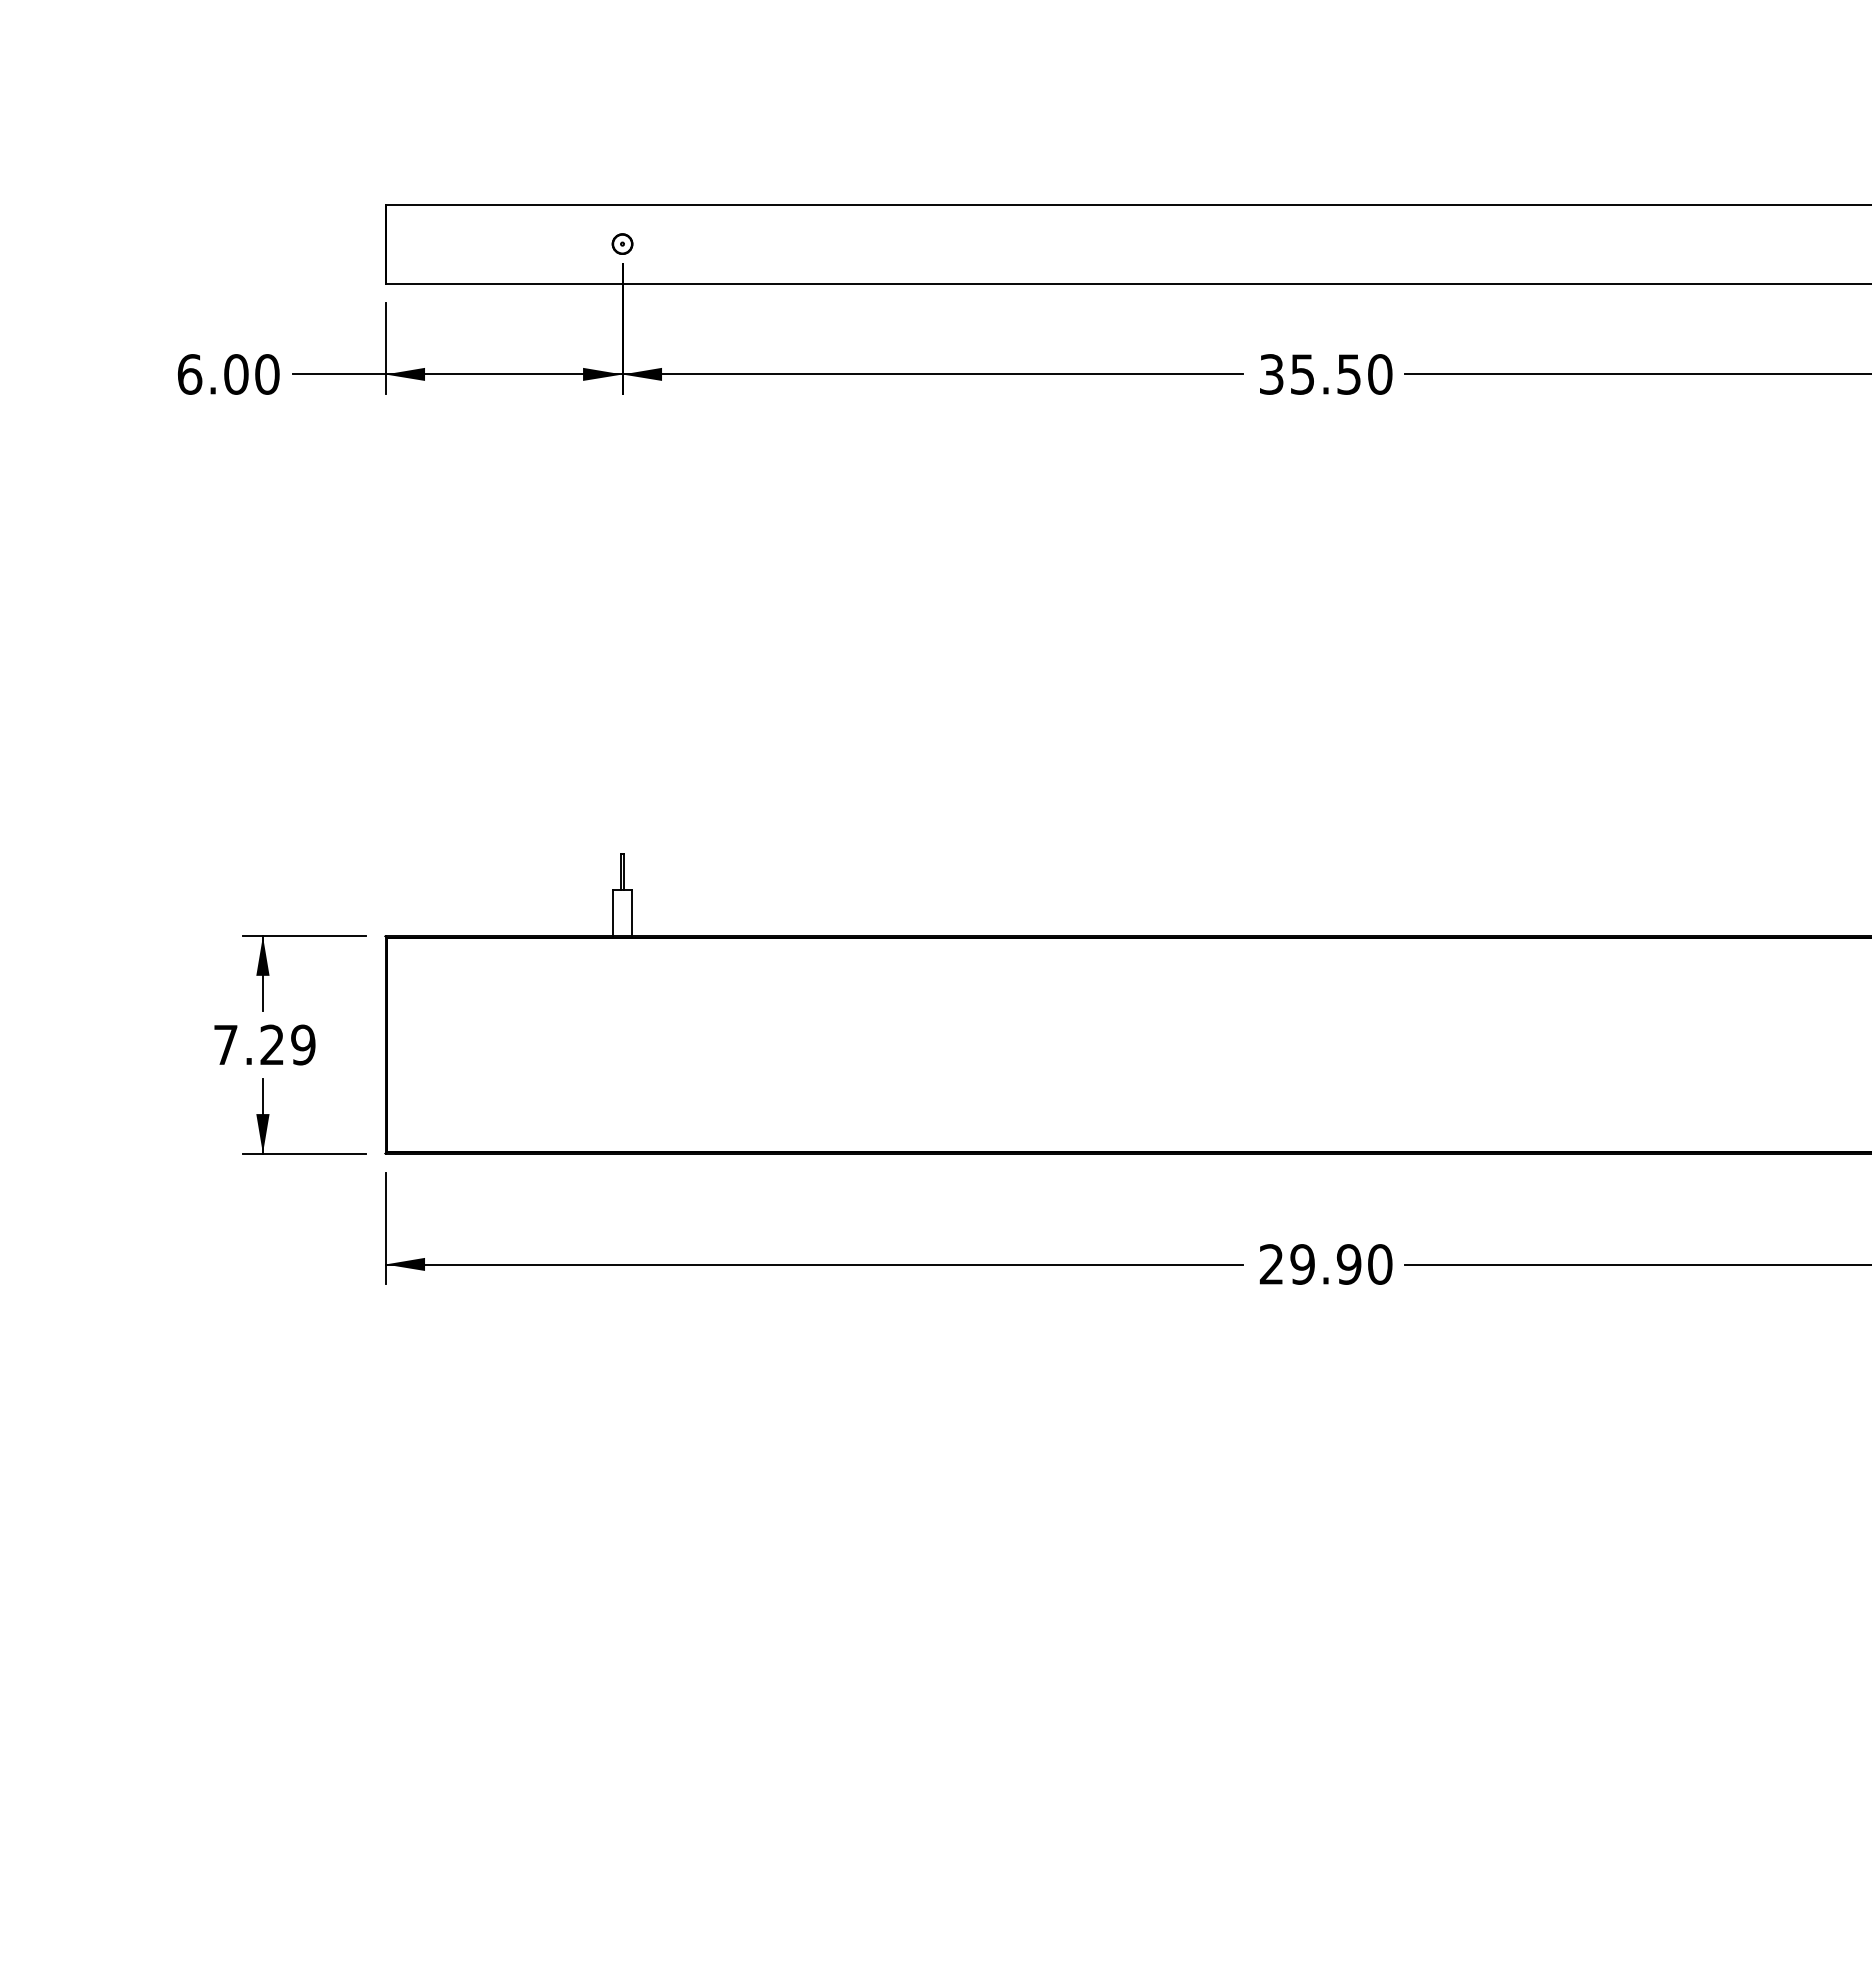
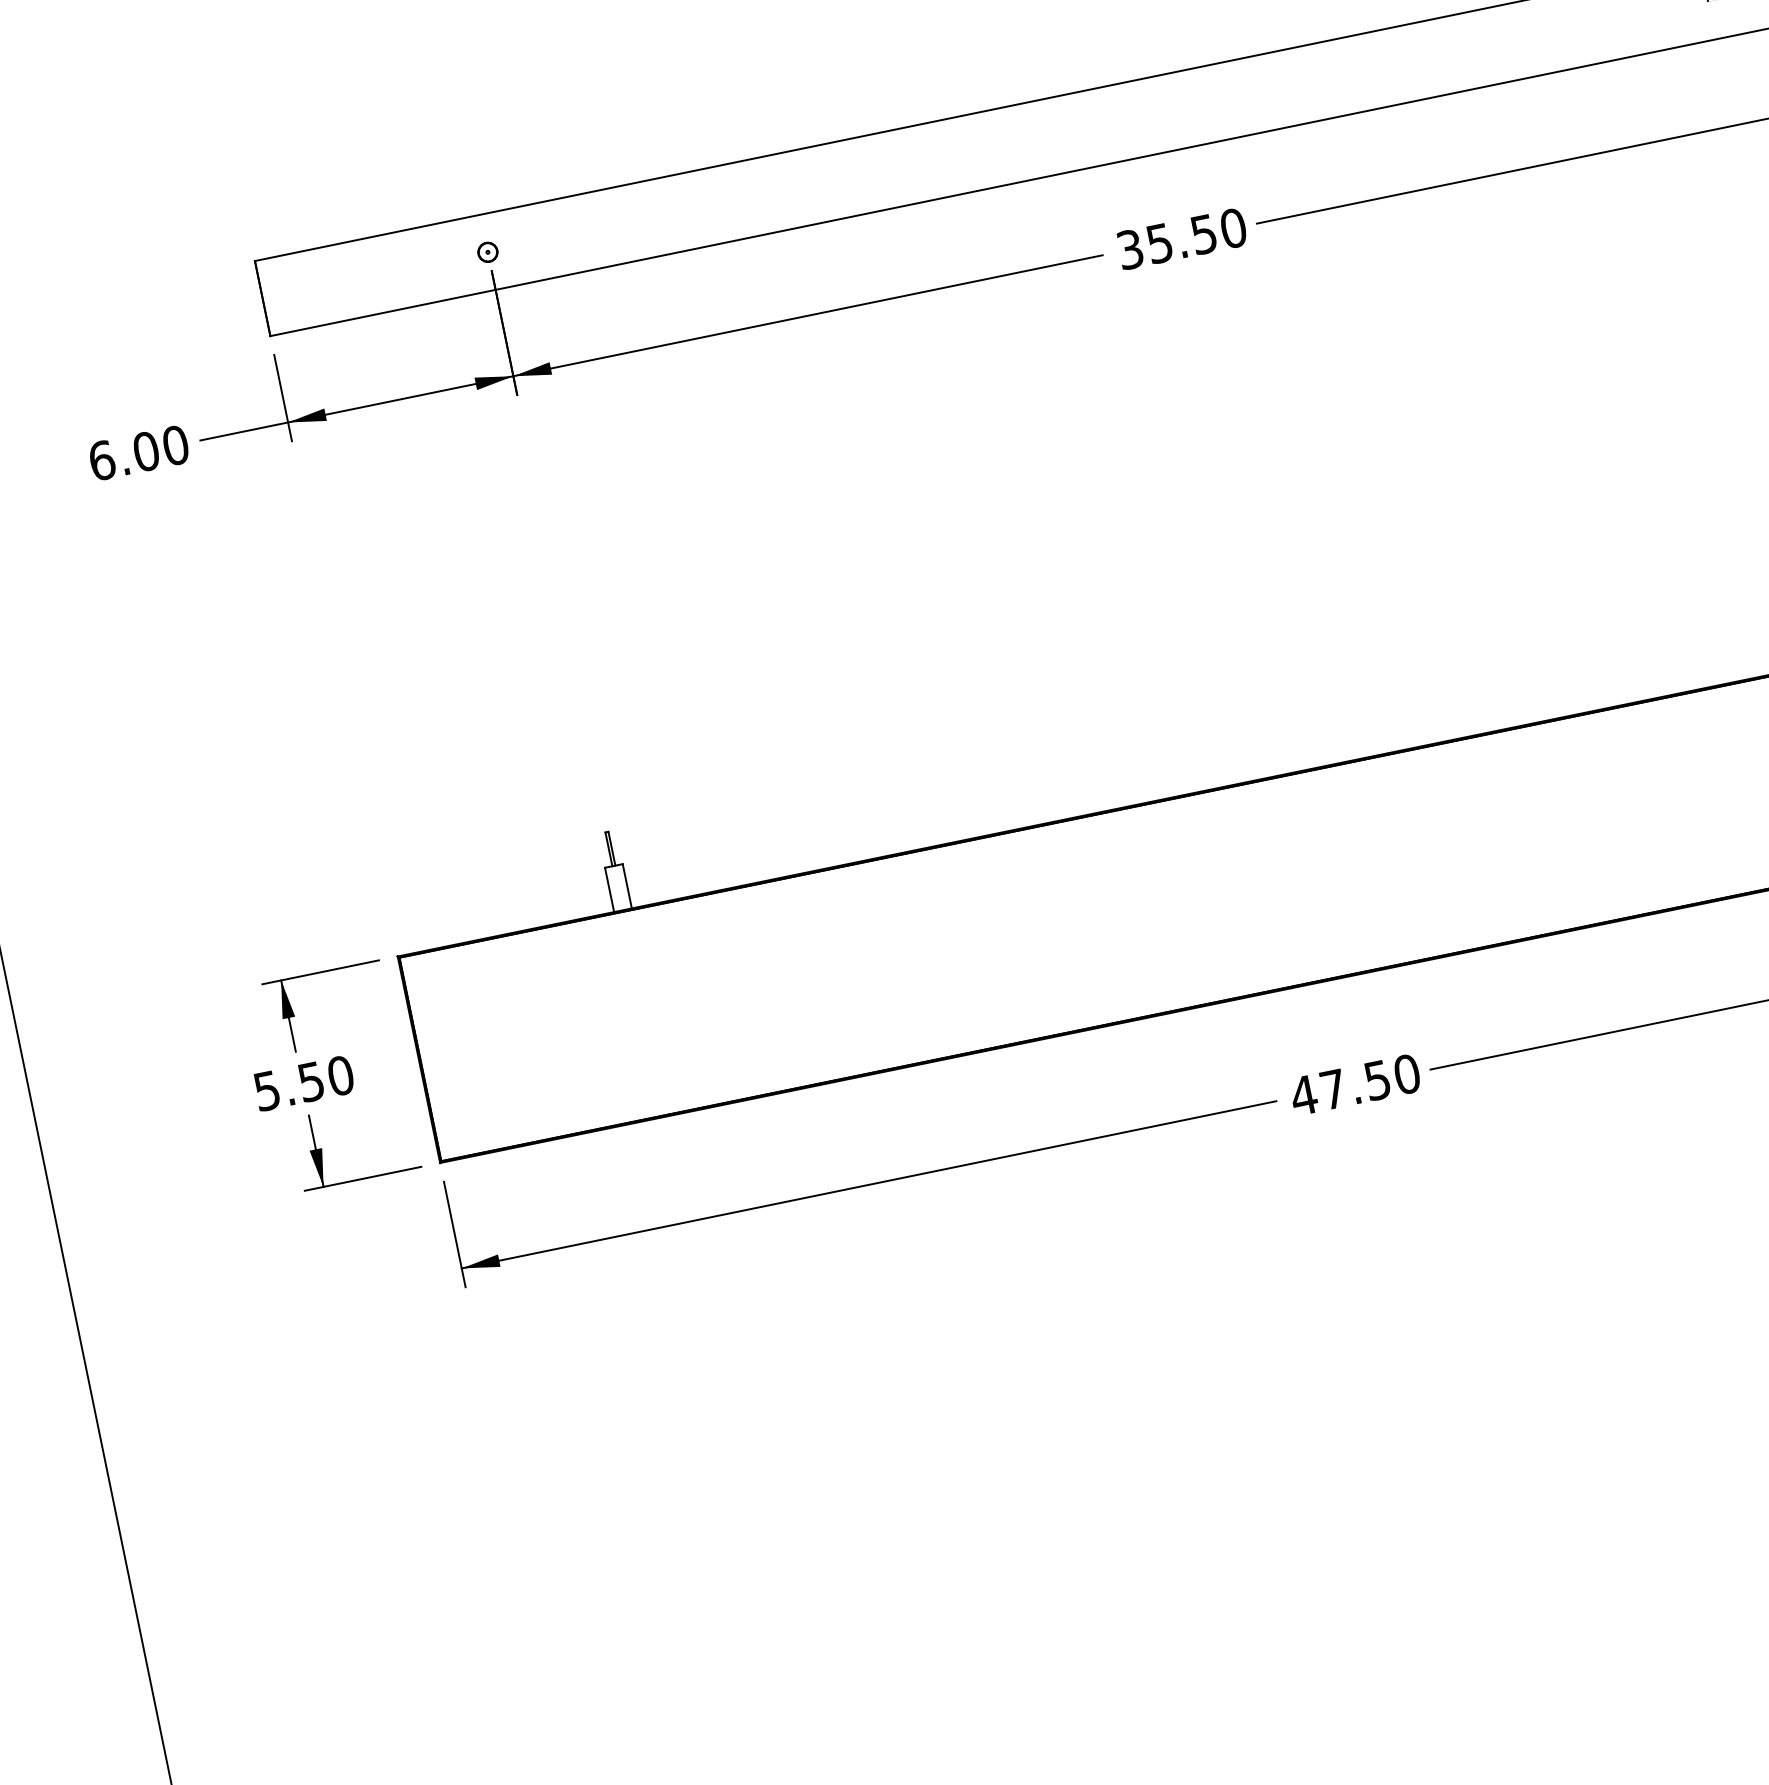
text: (264, 1044) -> (303, 1082), 7.29 -> 5.50
text: (1309, 1264) -> (1339, 1088), 29.90 -> 47.50

